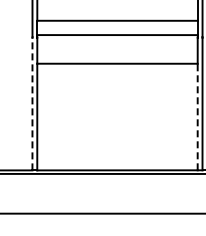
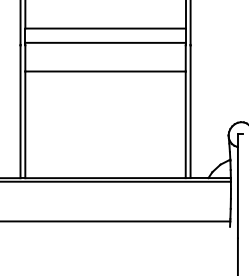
line: (32, 103) -> (20, 111), dashed -> solid
line: (197, 116) -> (185, 124), dashed -> solid

